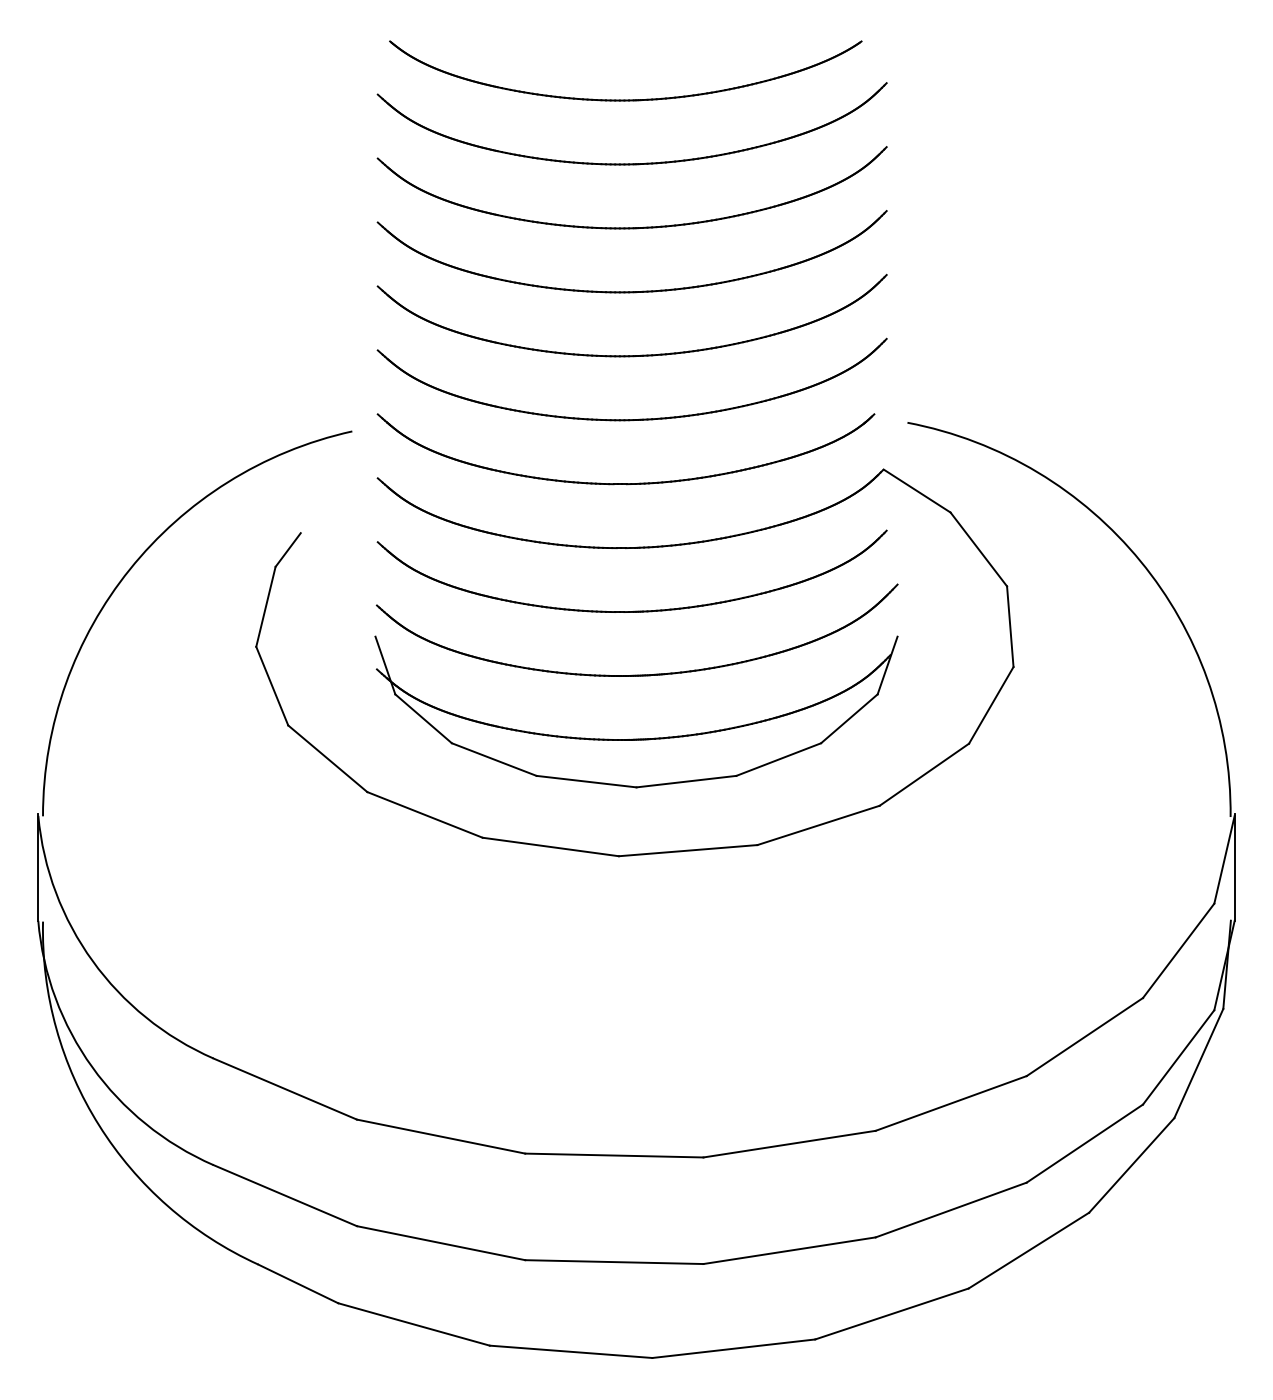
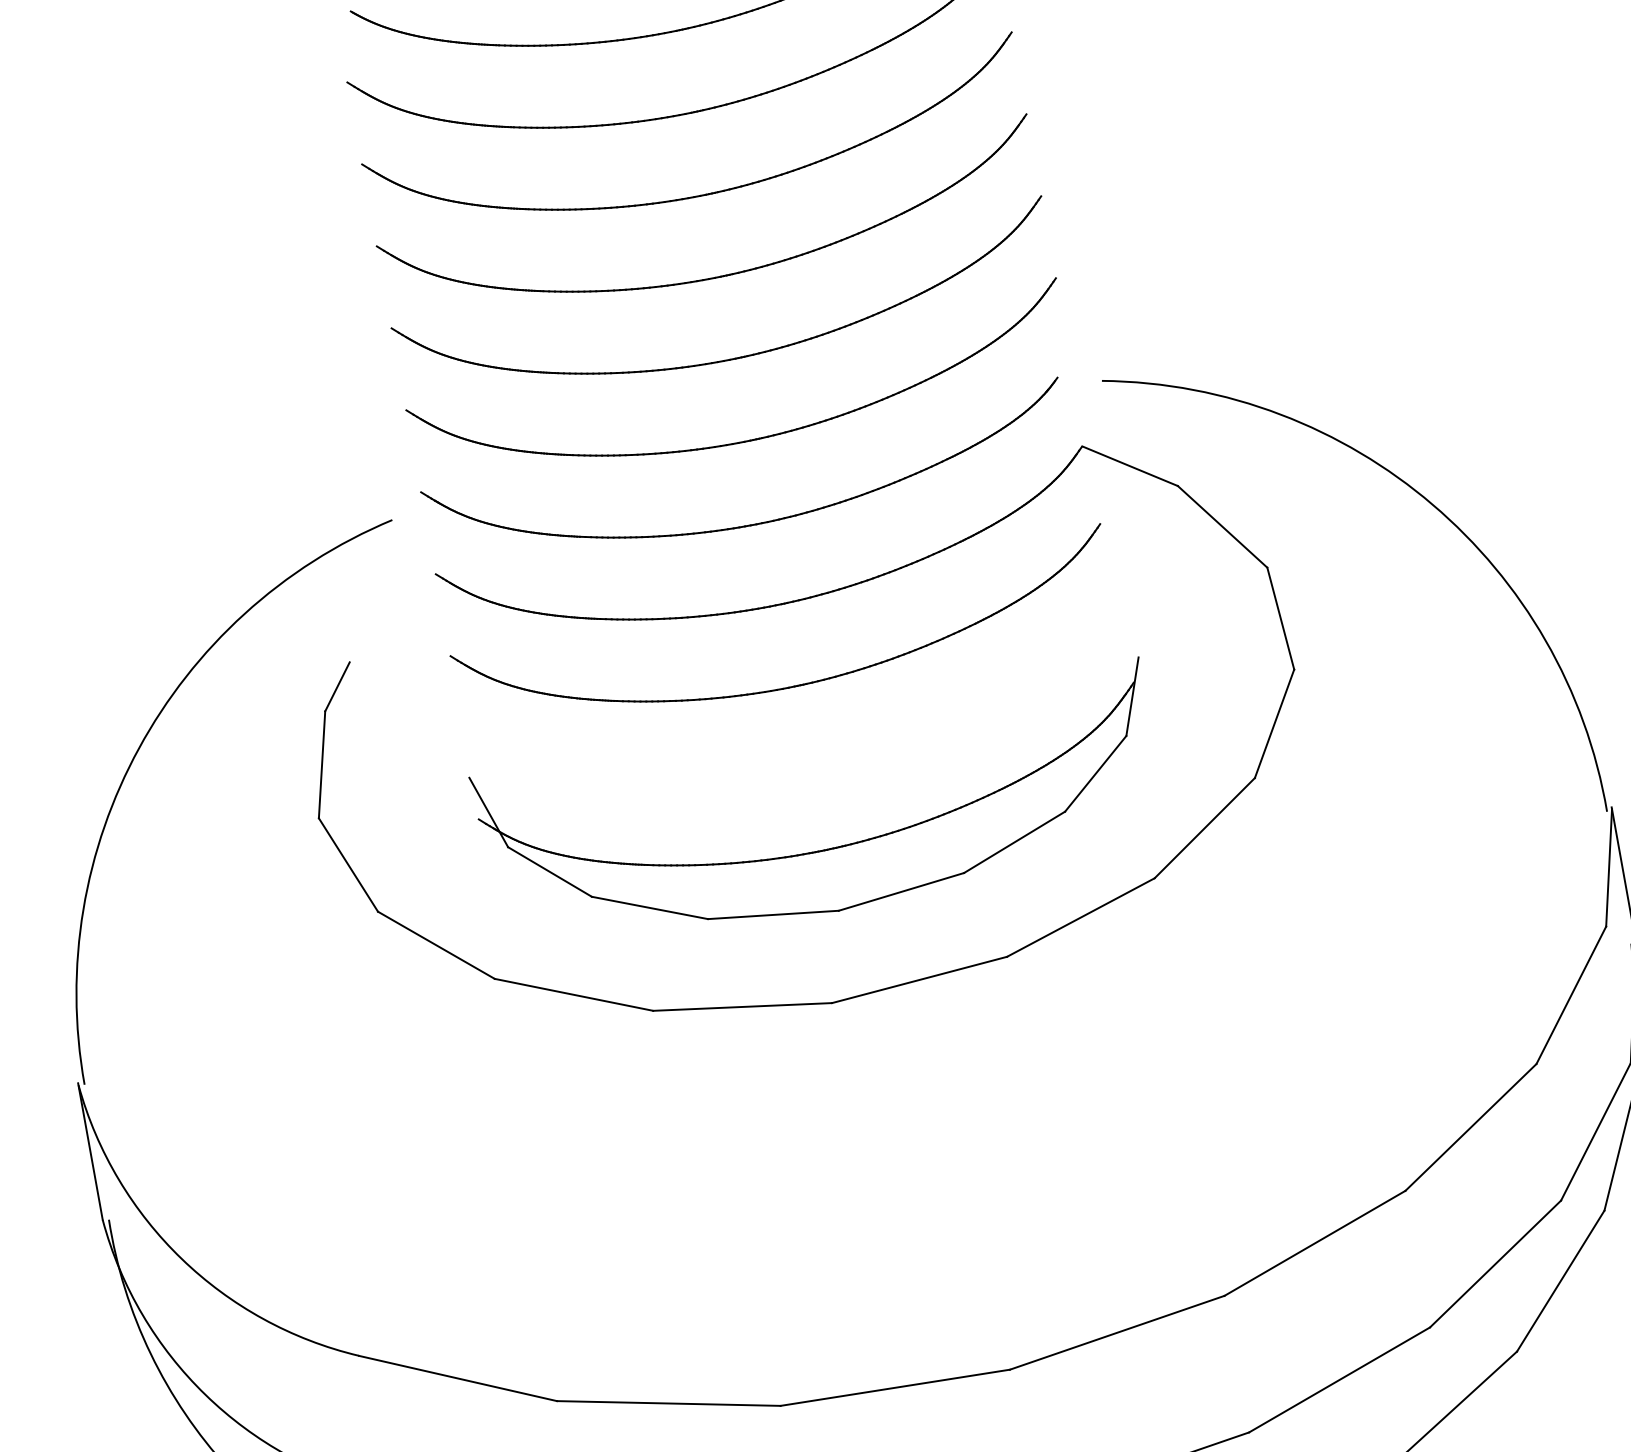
part: (636, 674) -> (812, 766), removed

